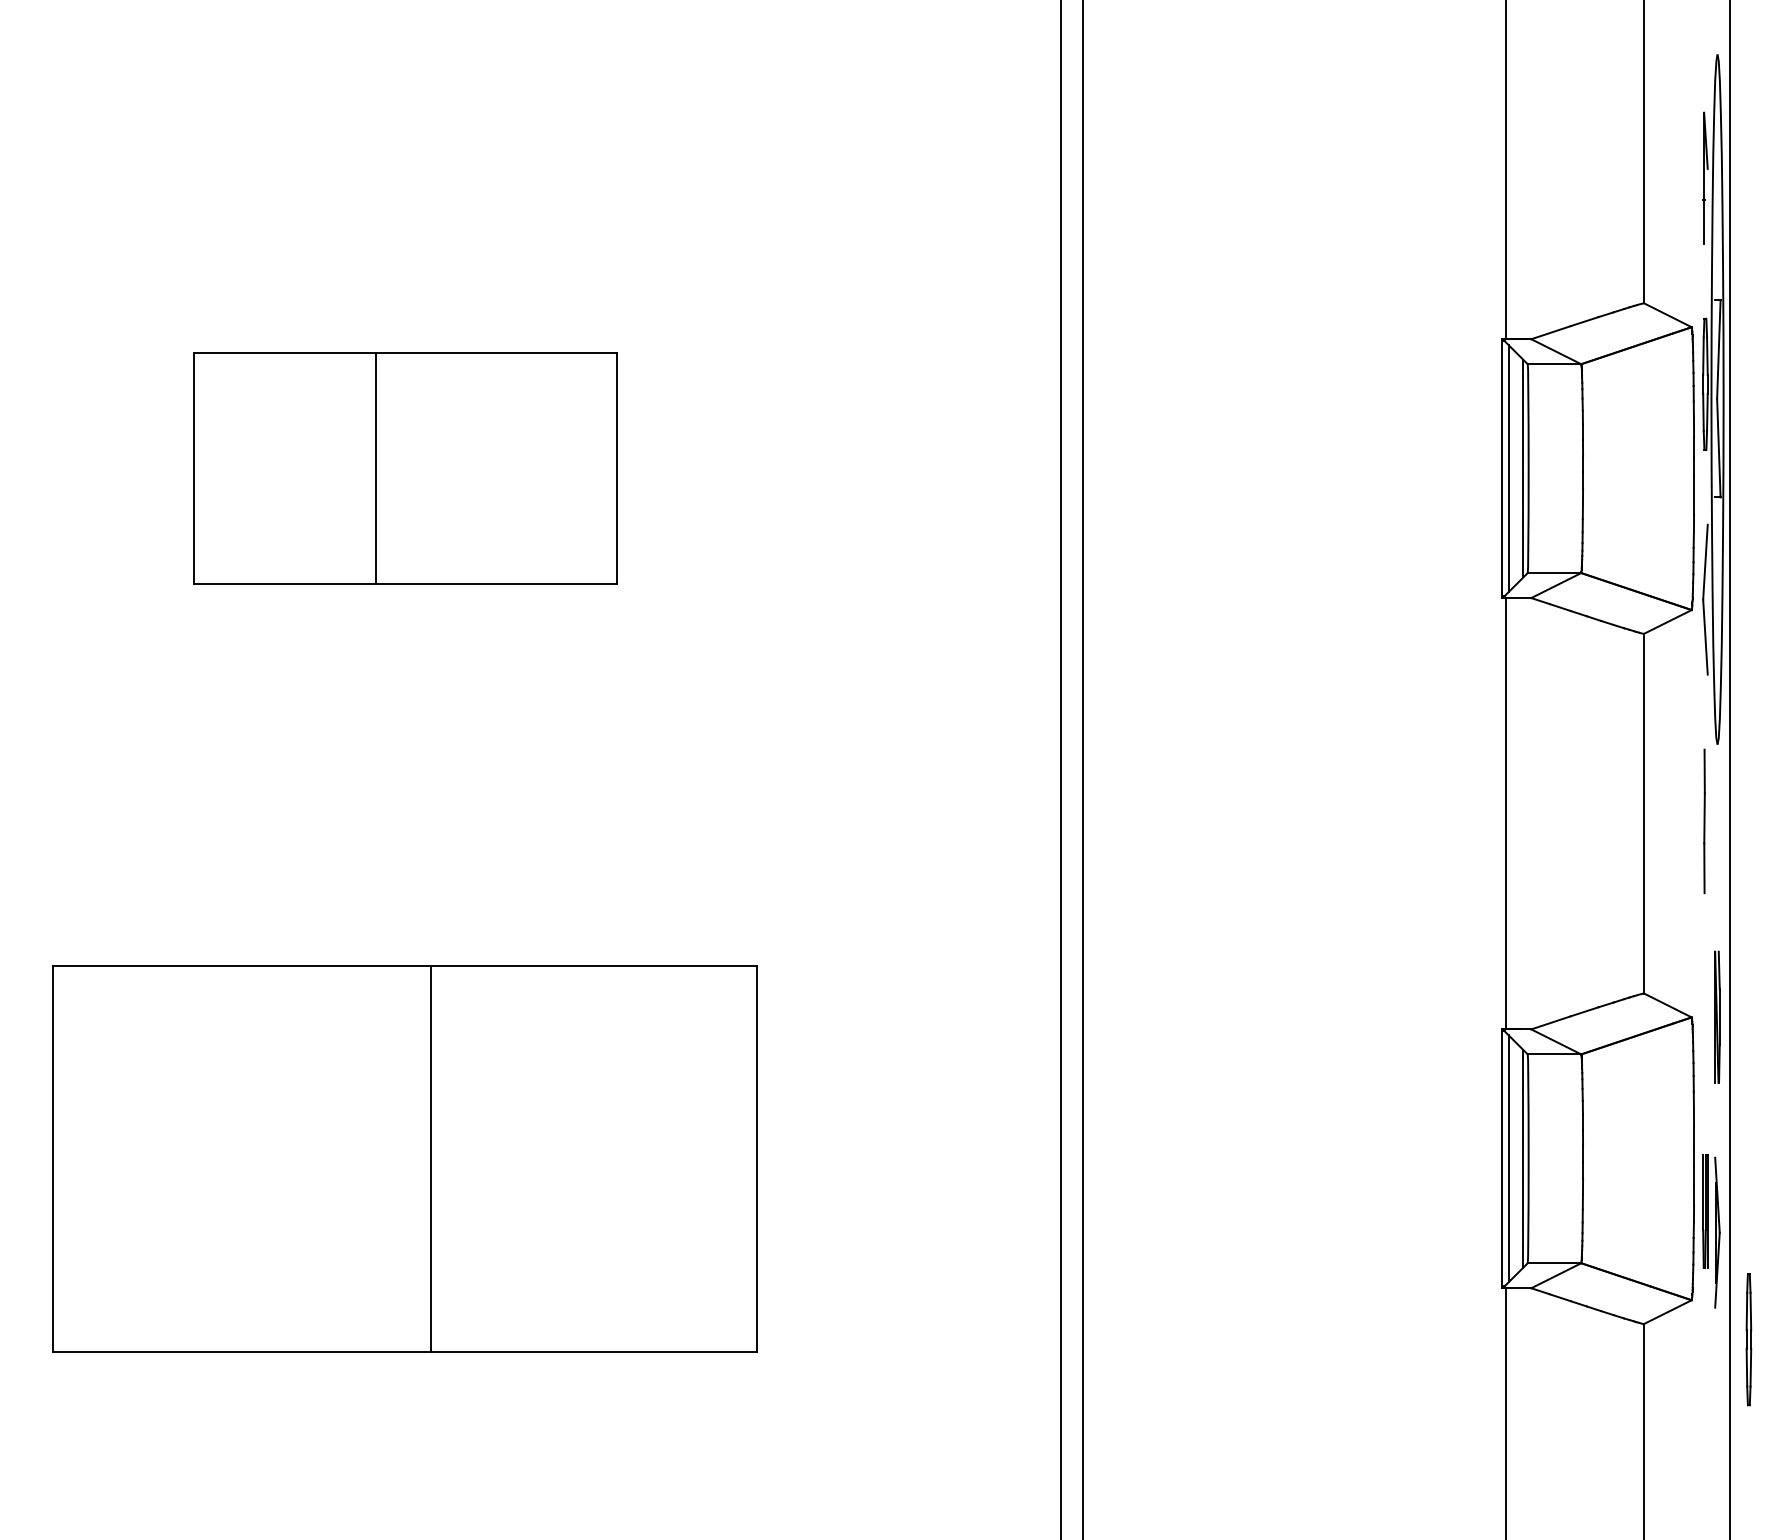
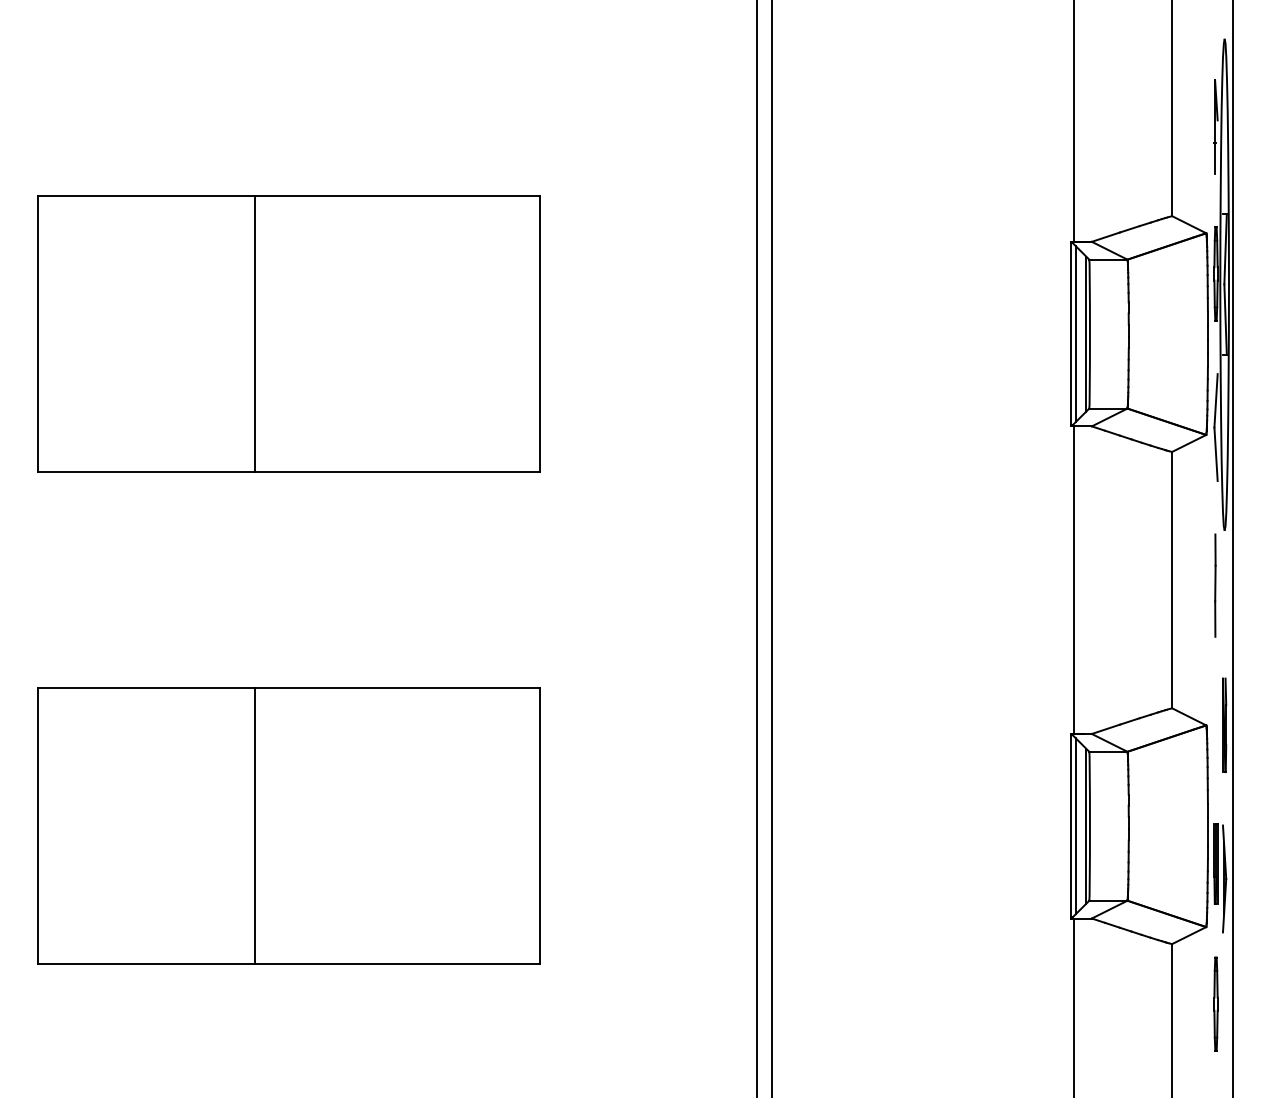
part: (404, 467) -> (288, 333), size x1.67
line: (431, 1159) -> (254, 826), moved
part: (1748, 1338) -> (1215, 1003), moved

